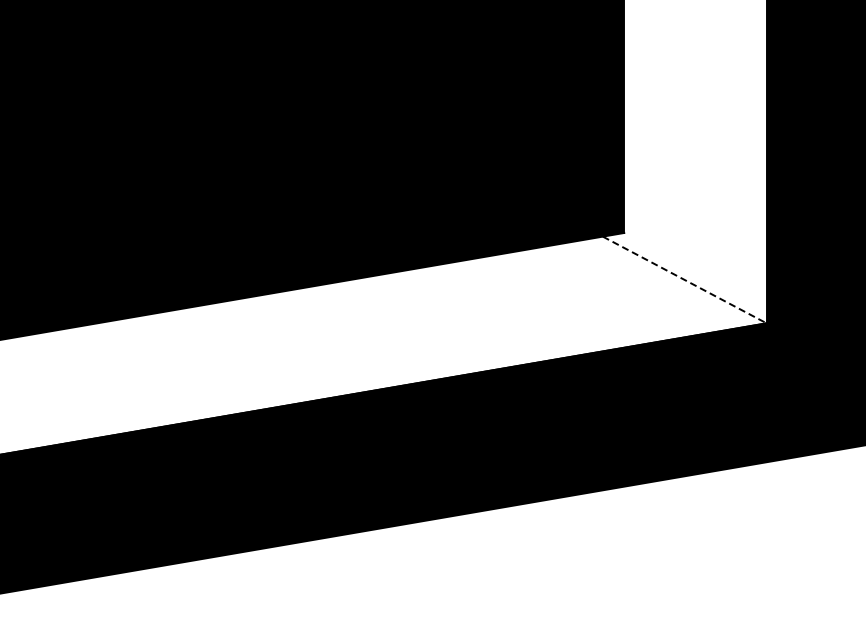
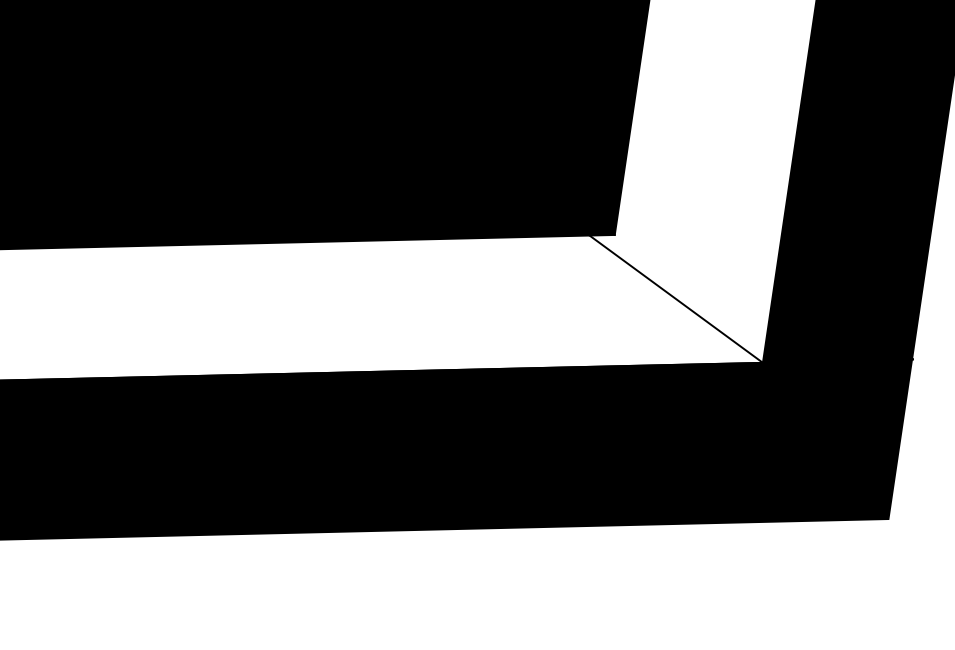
line: (684, 279) -> (676, 298), dashed -> solid

